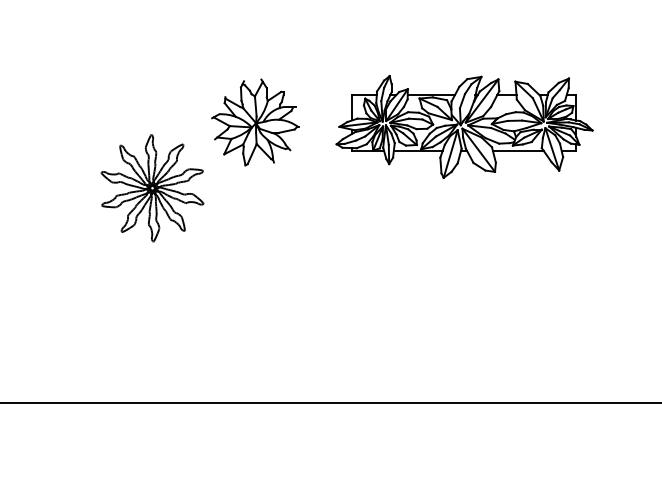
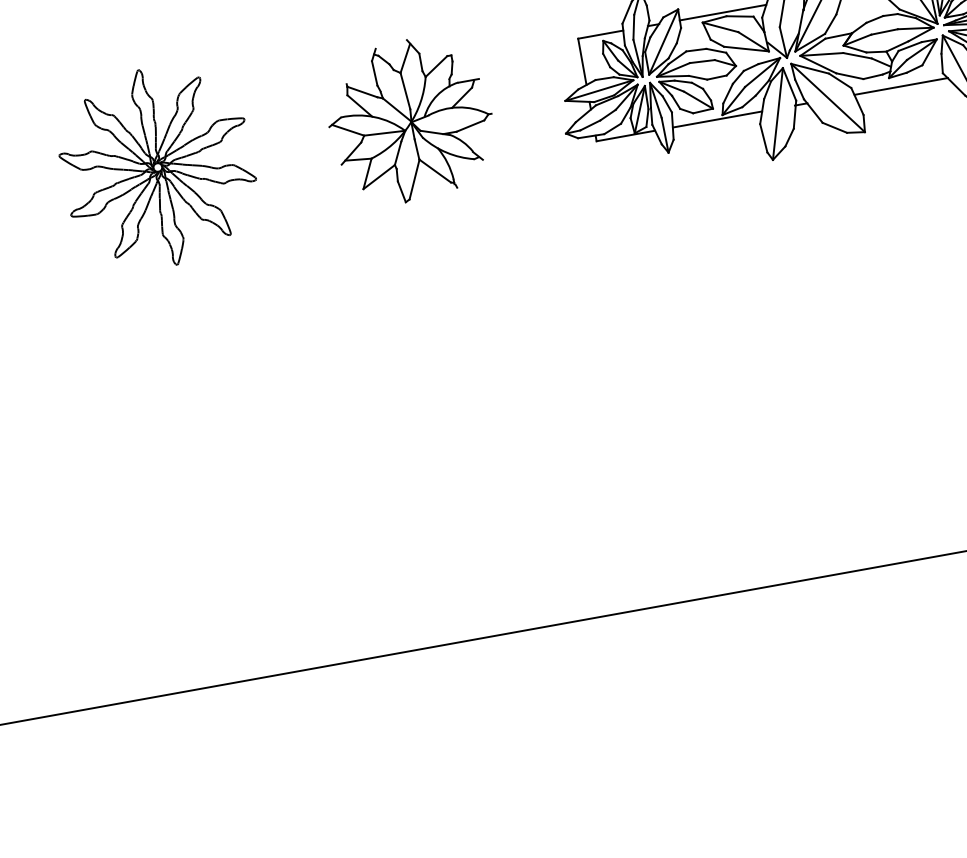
part: (152, 188) -> (157, 167), moved

